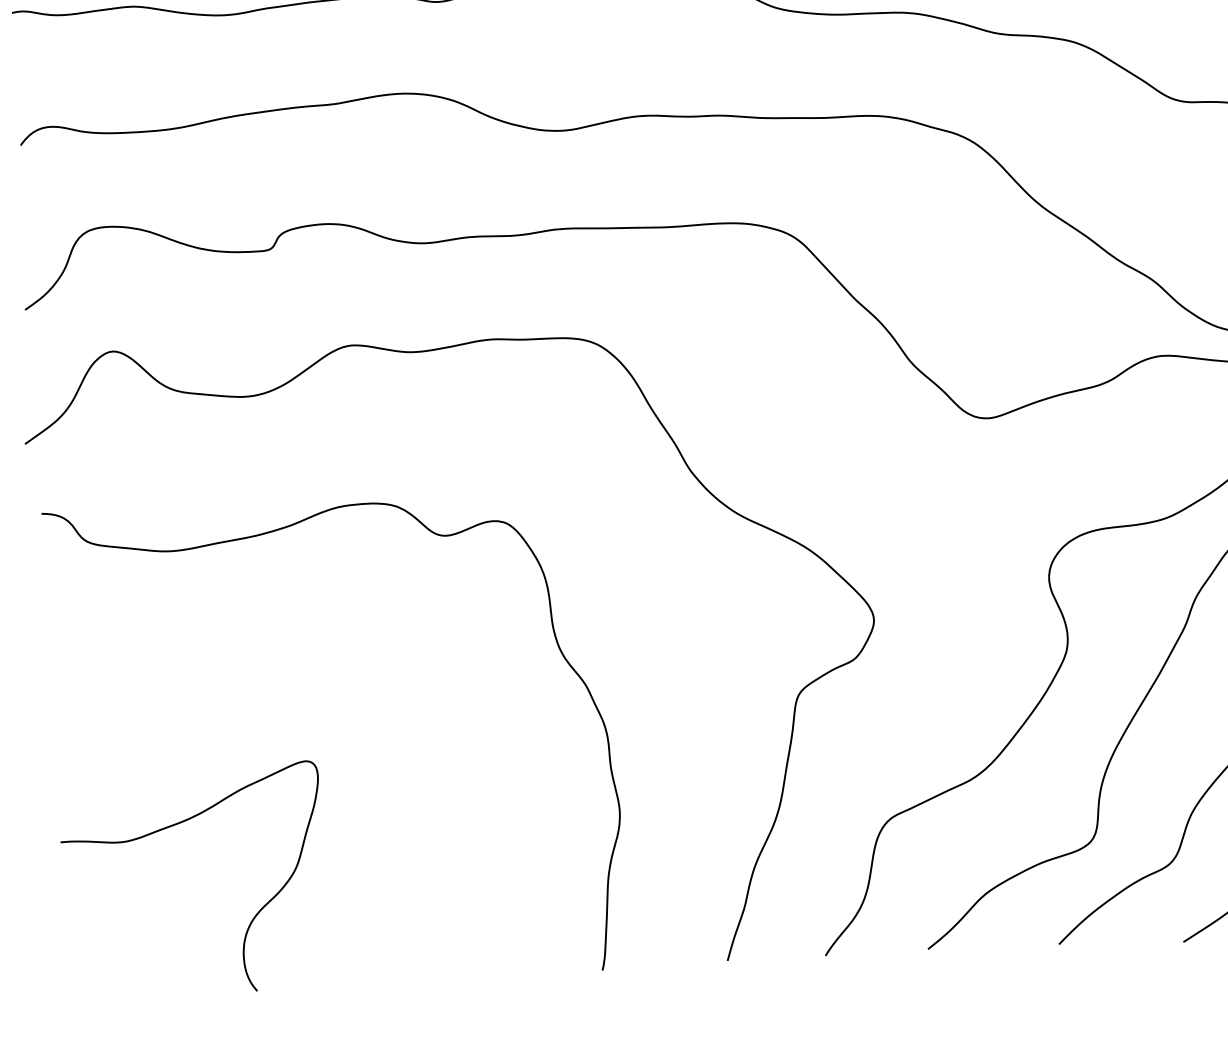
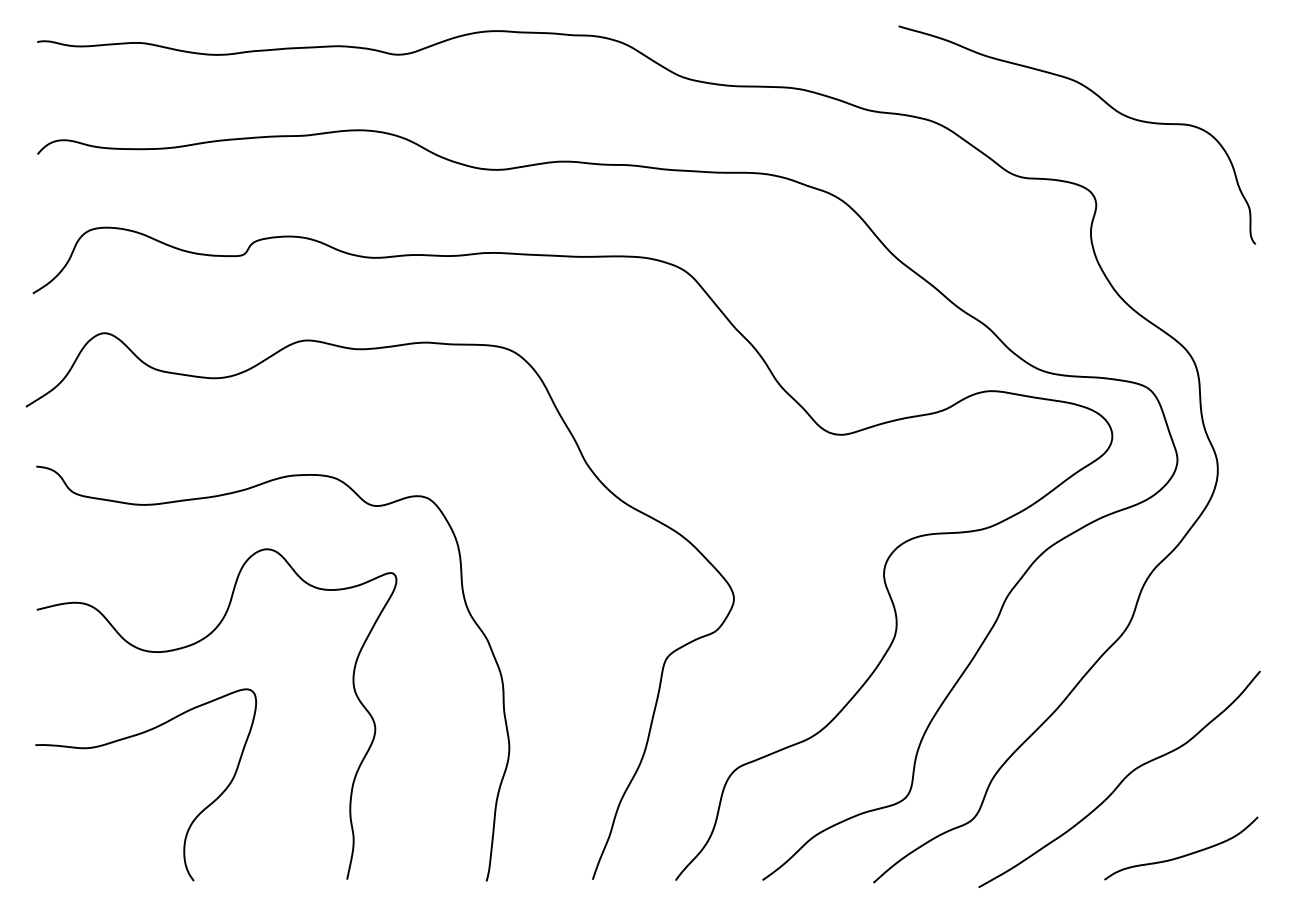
curve: (239, 713) -> (193, 645), added

